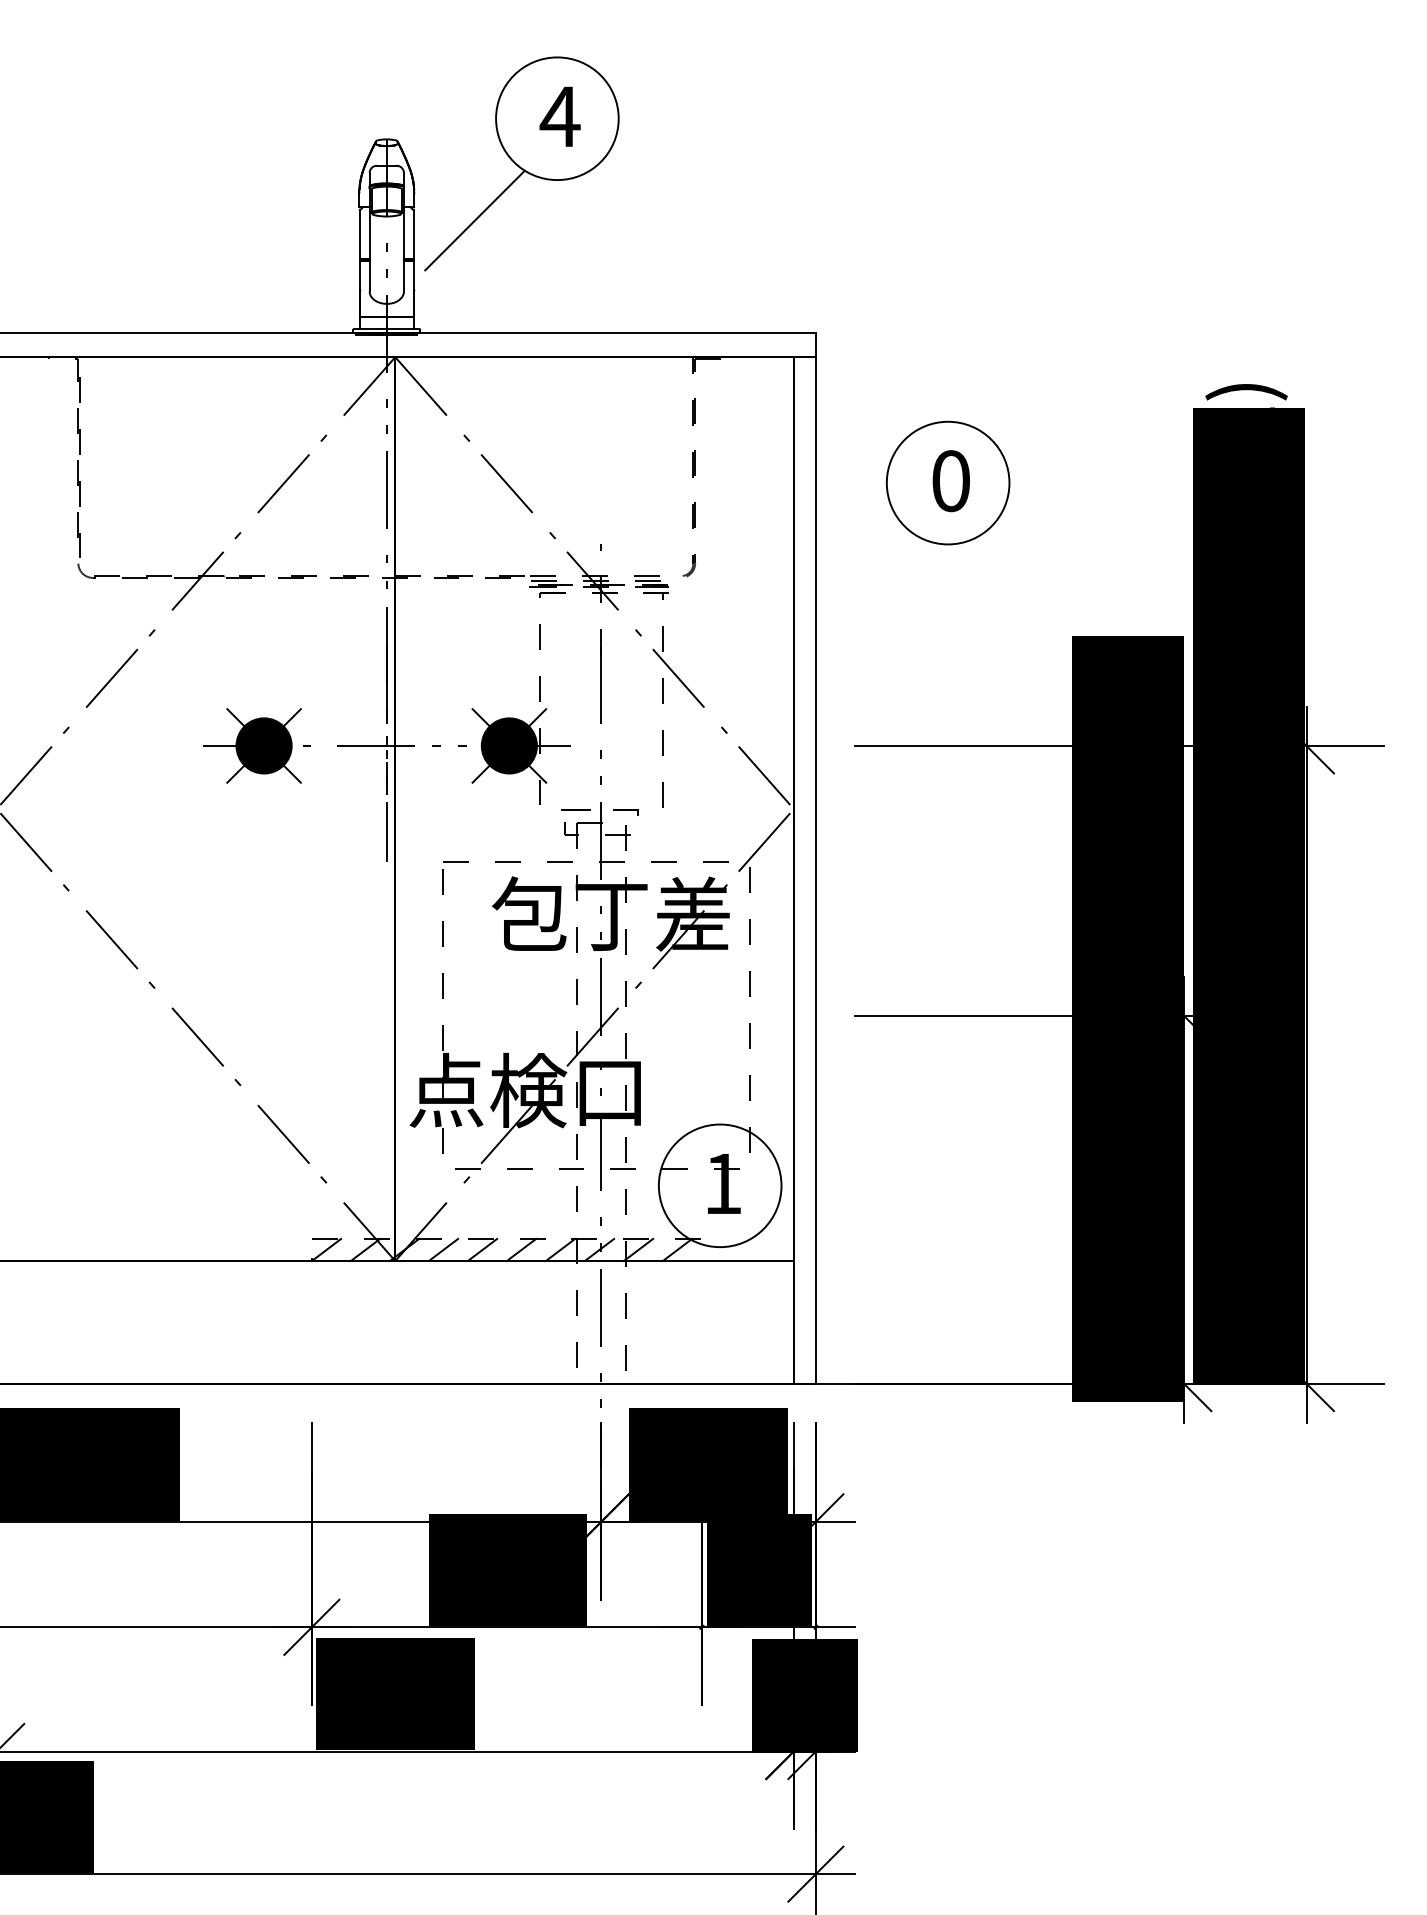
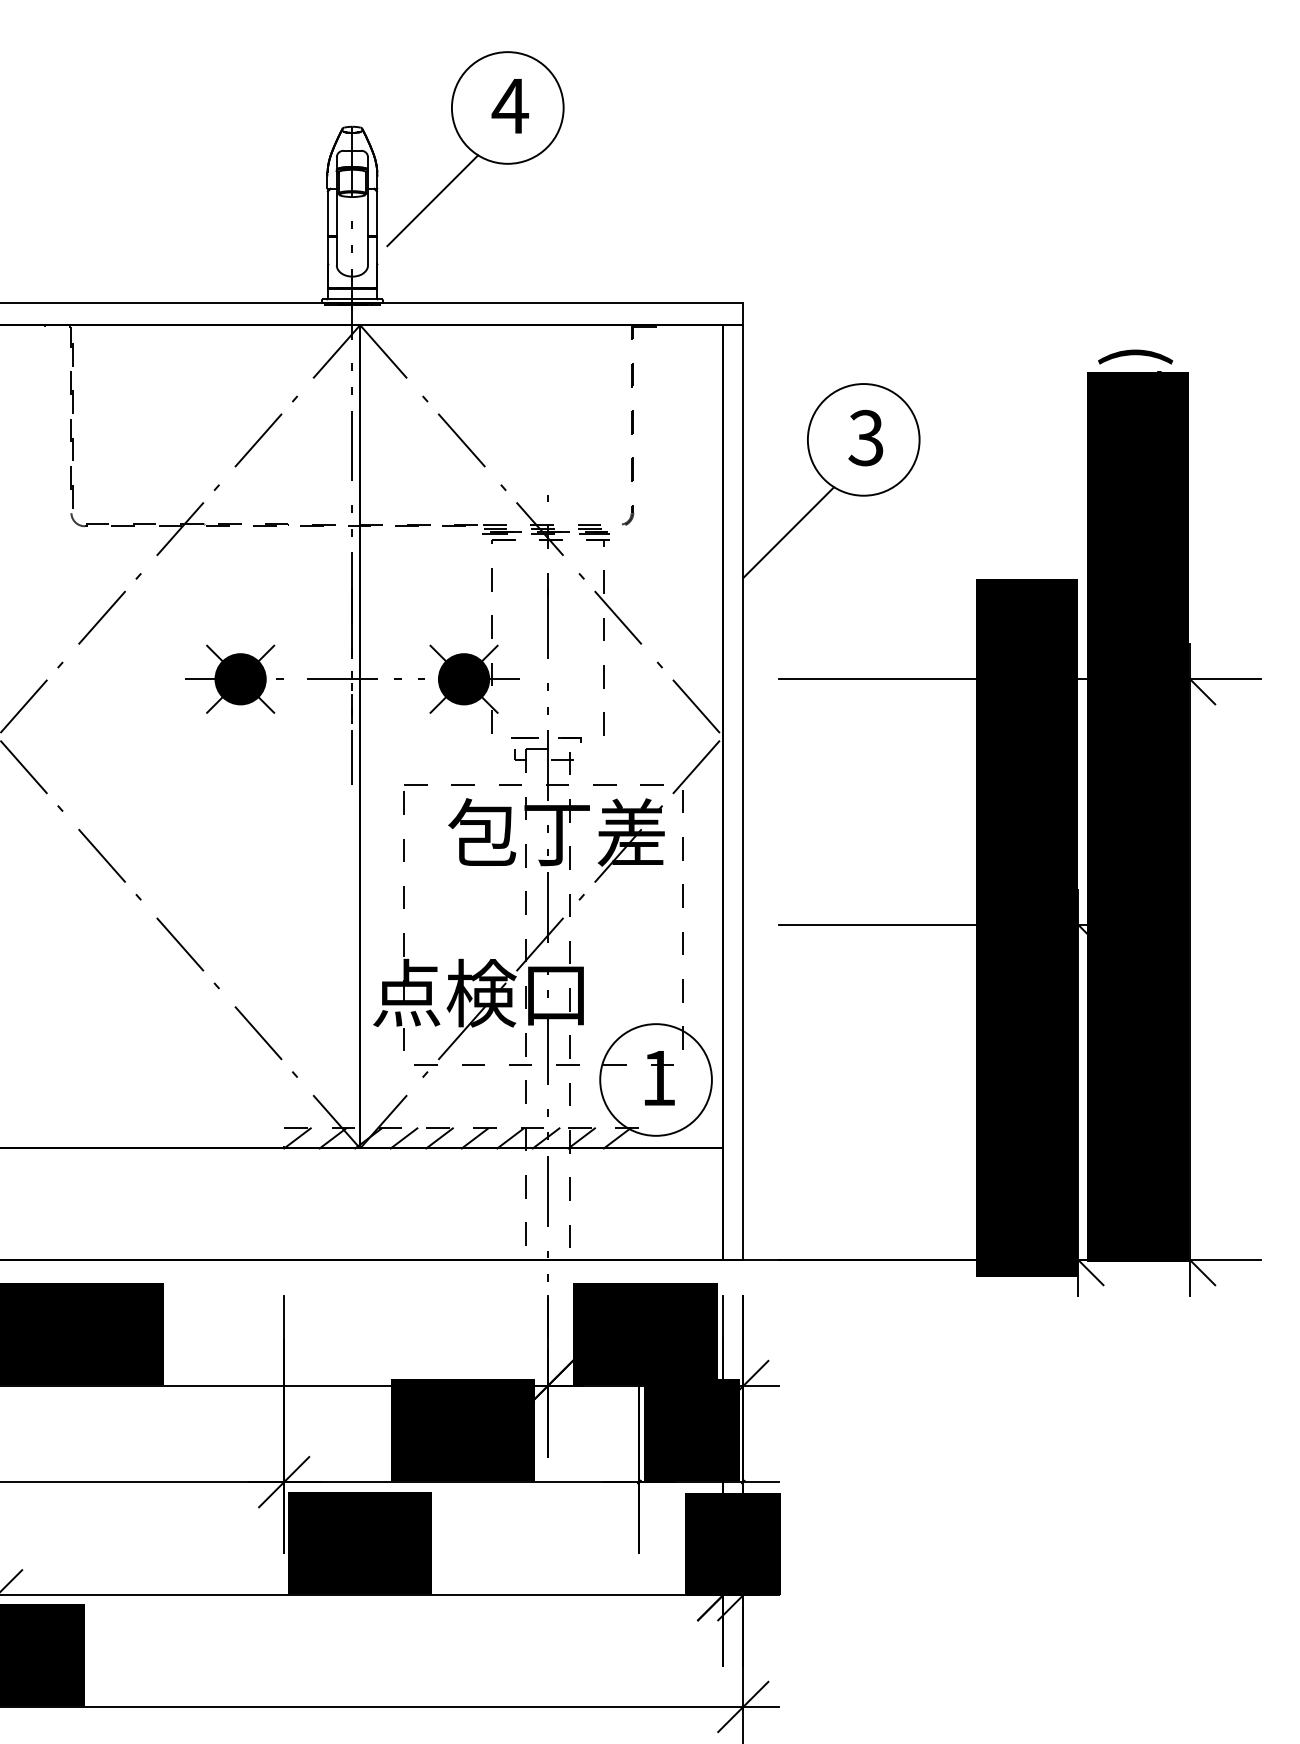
text: (950, 481) -> (865, 438), 0 -> 3
line: (865, 584) -> (788, 532), added

